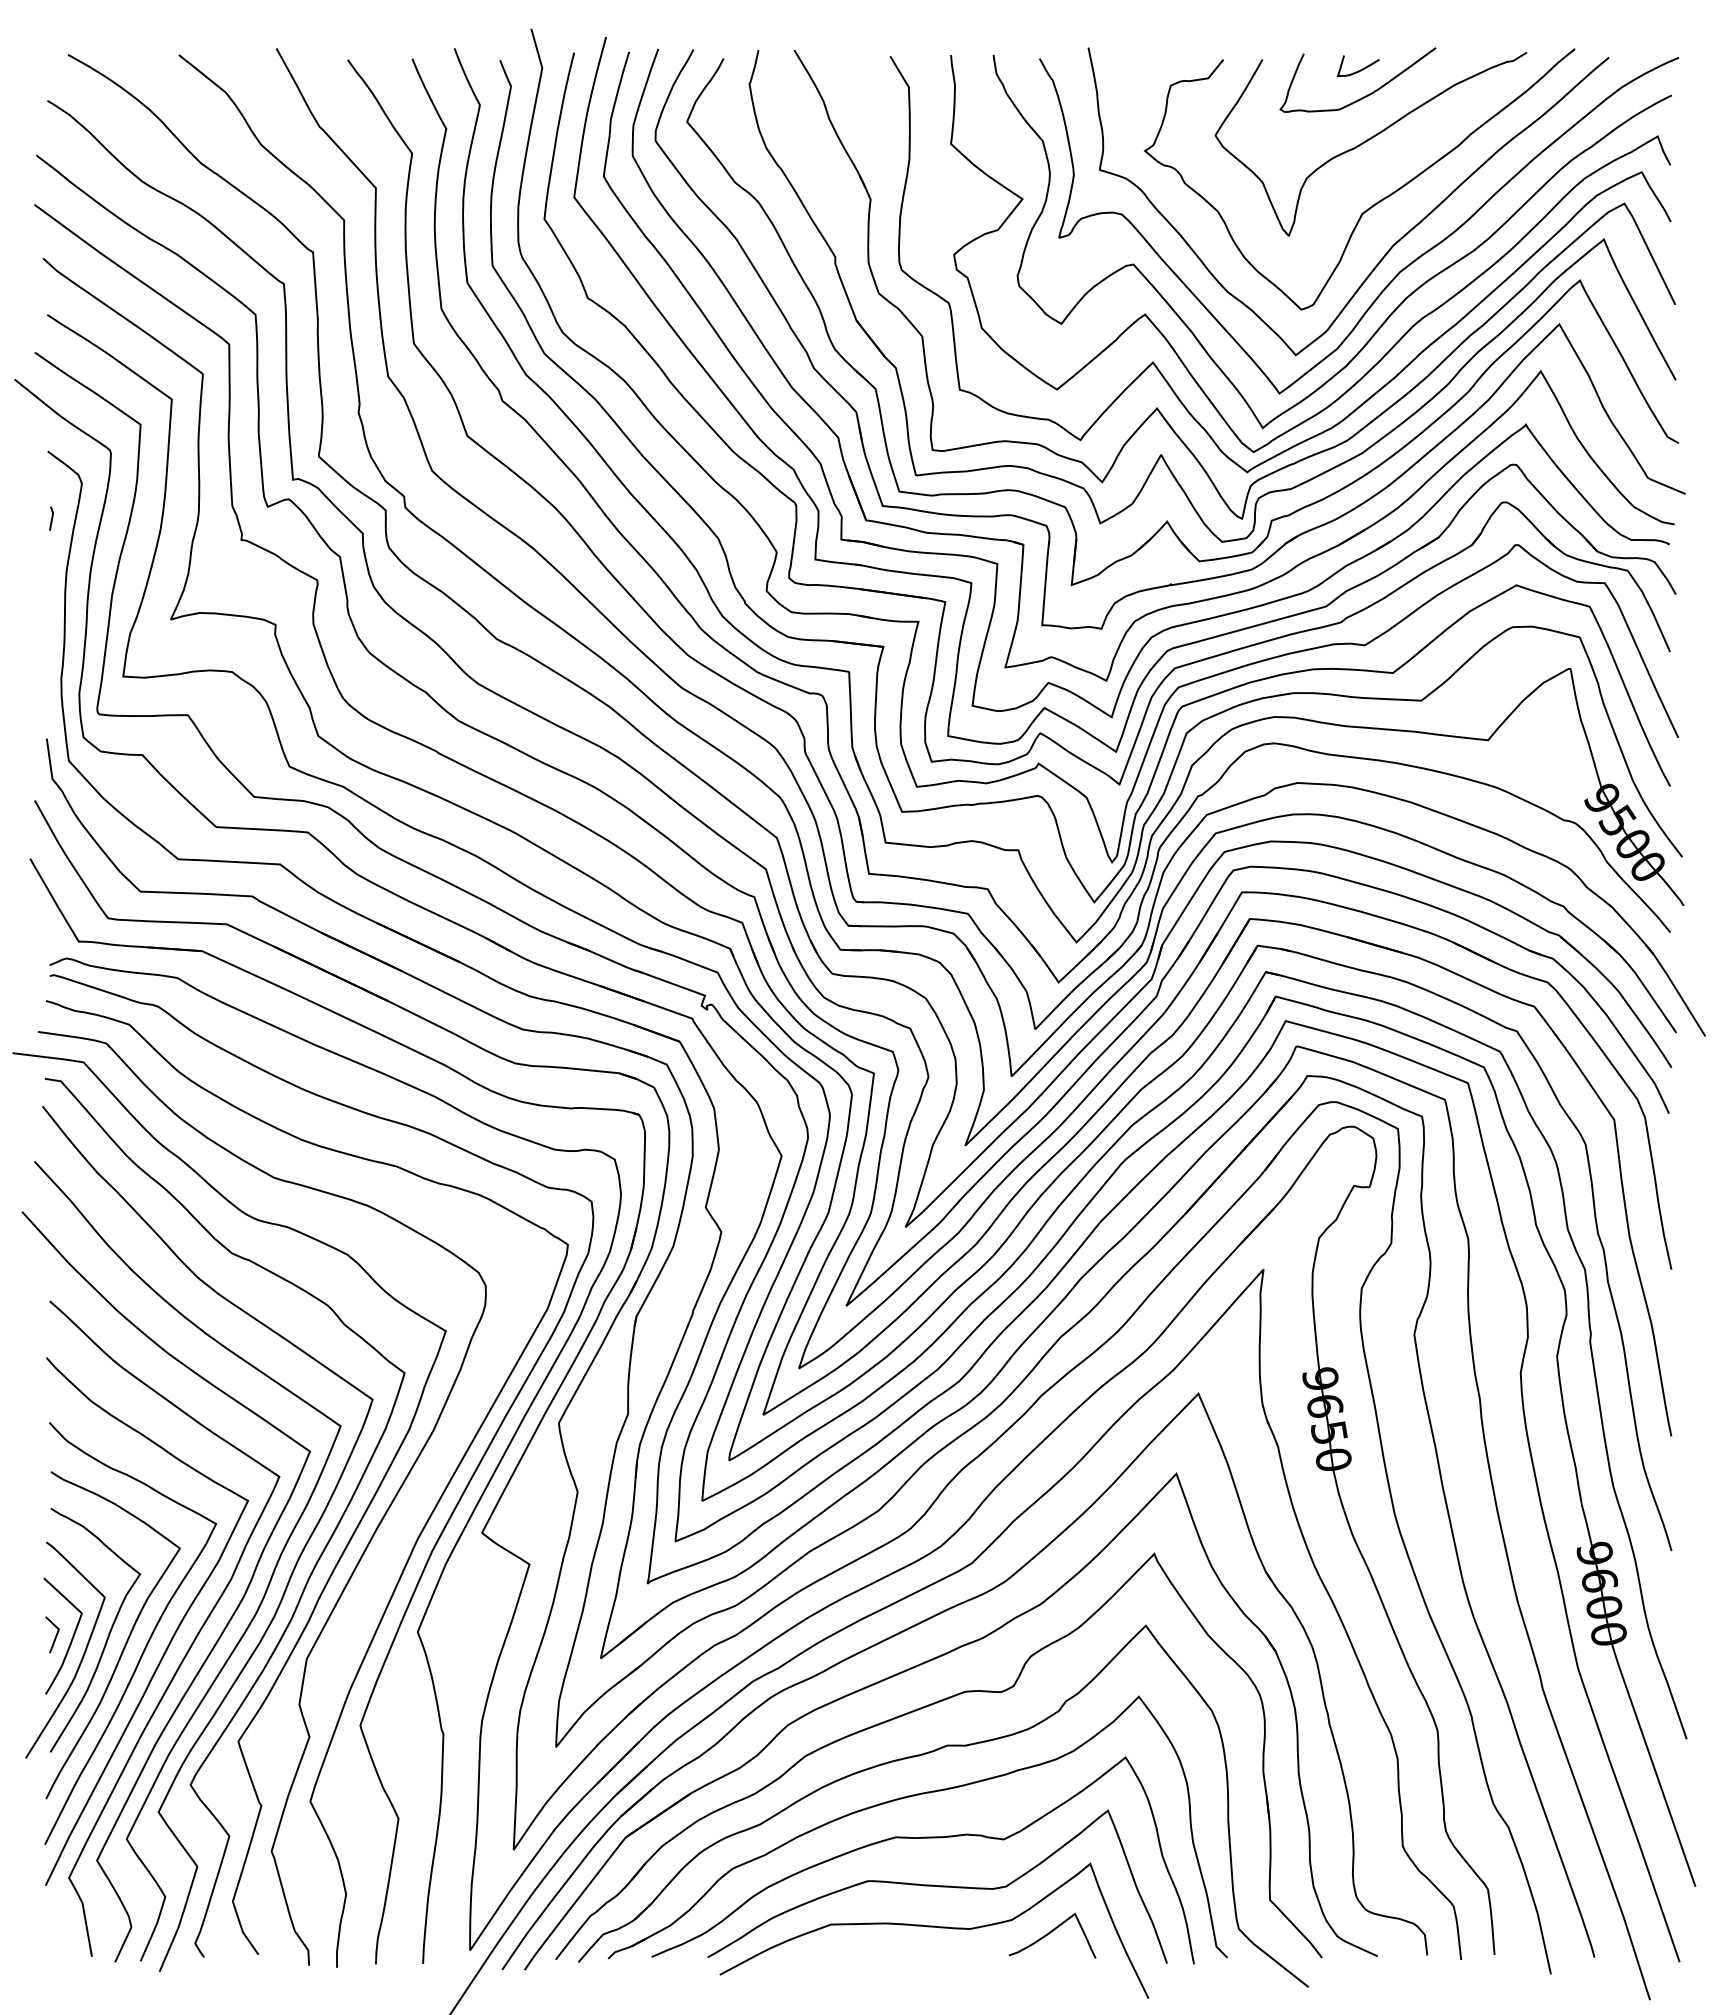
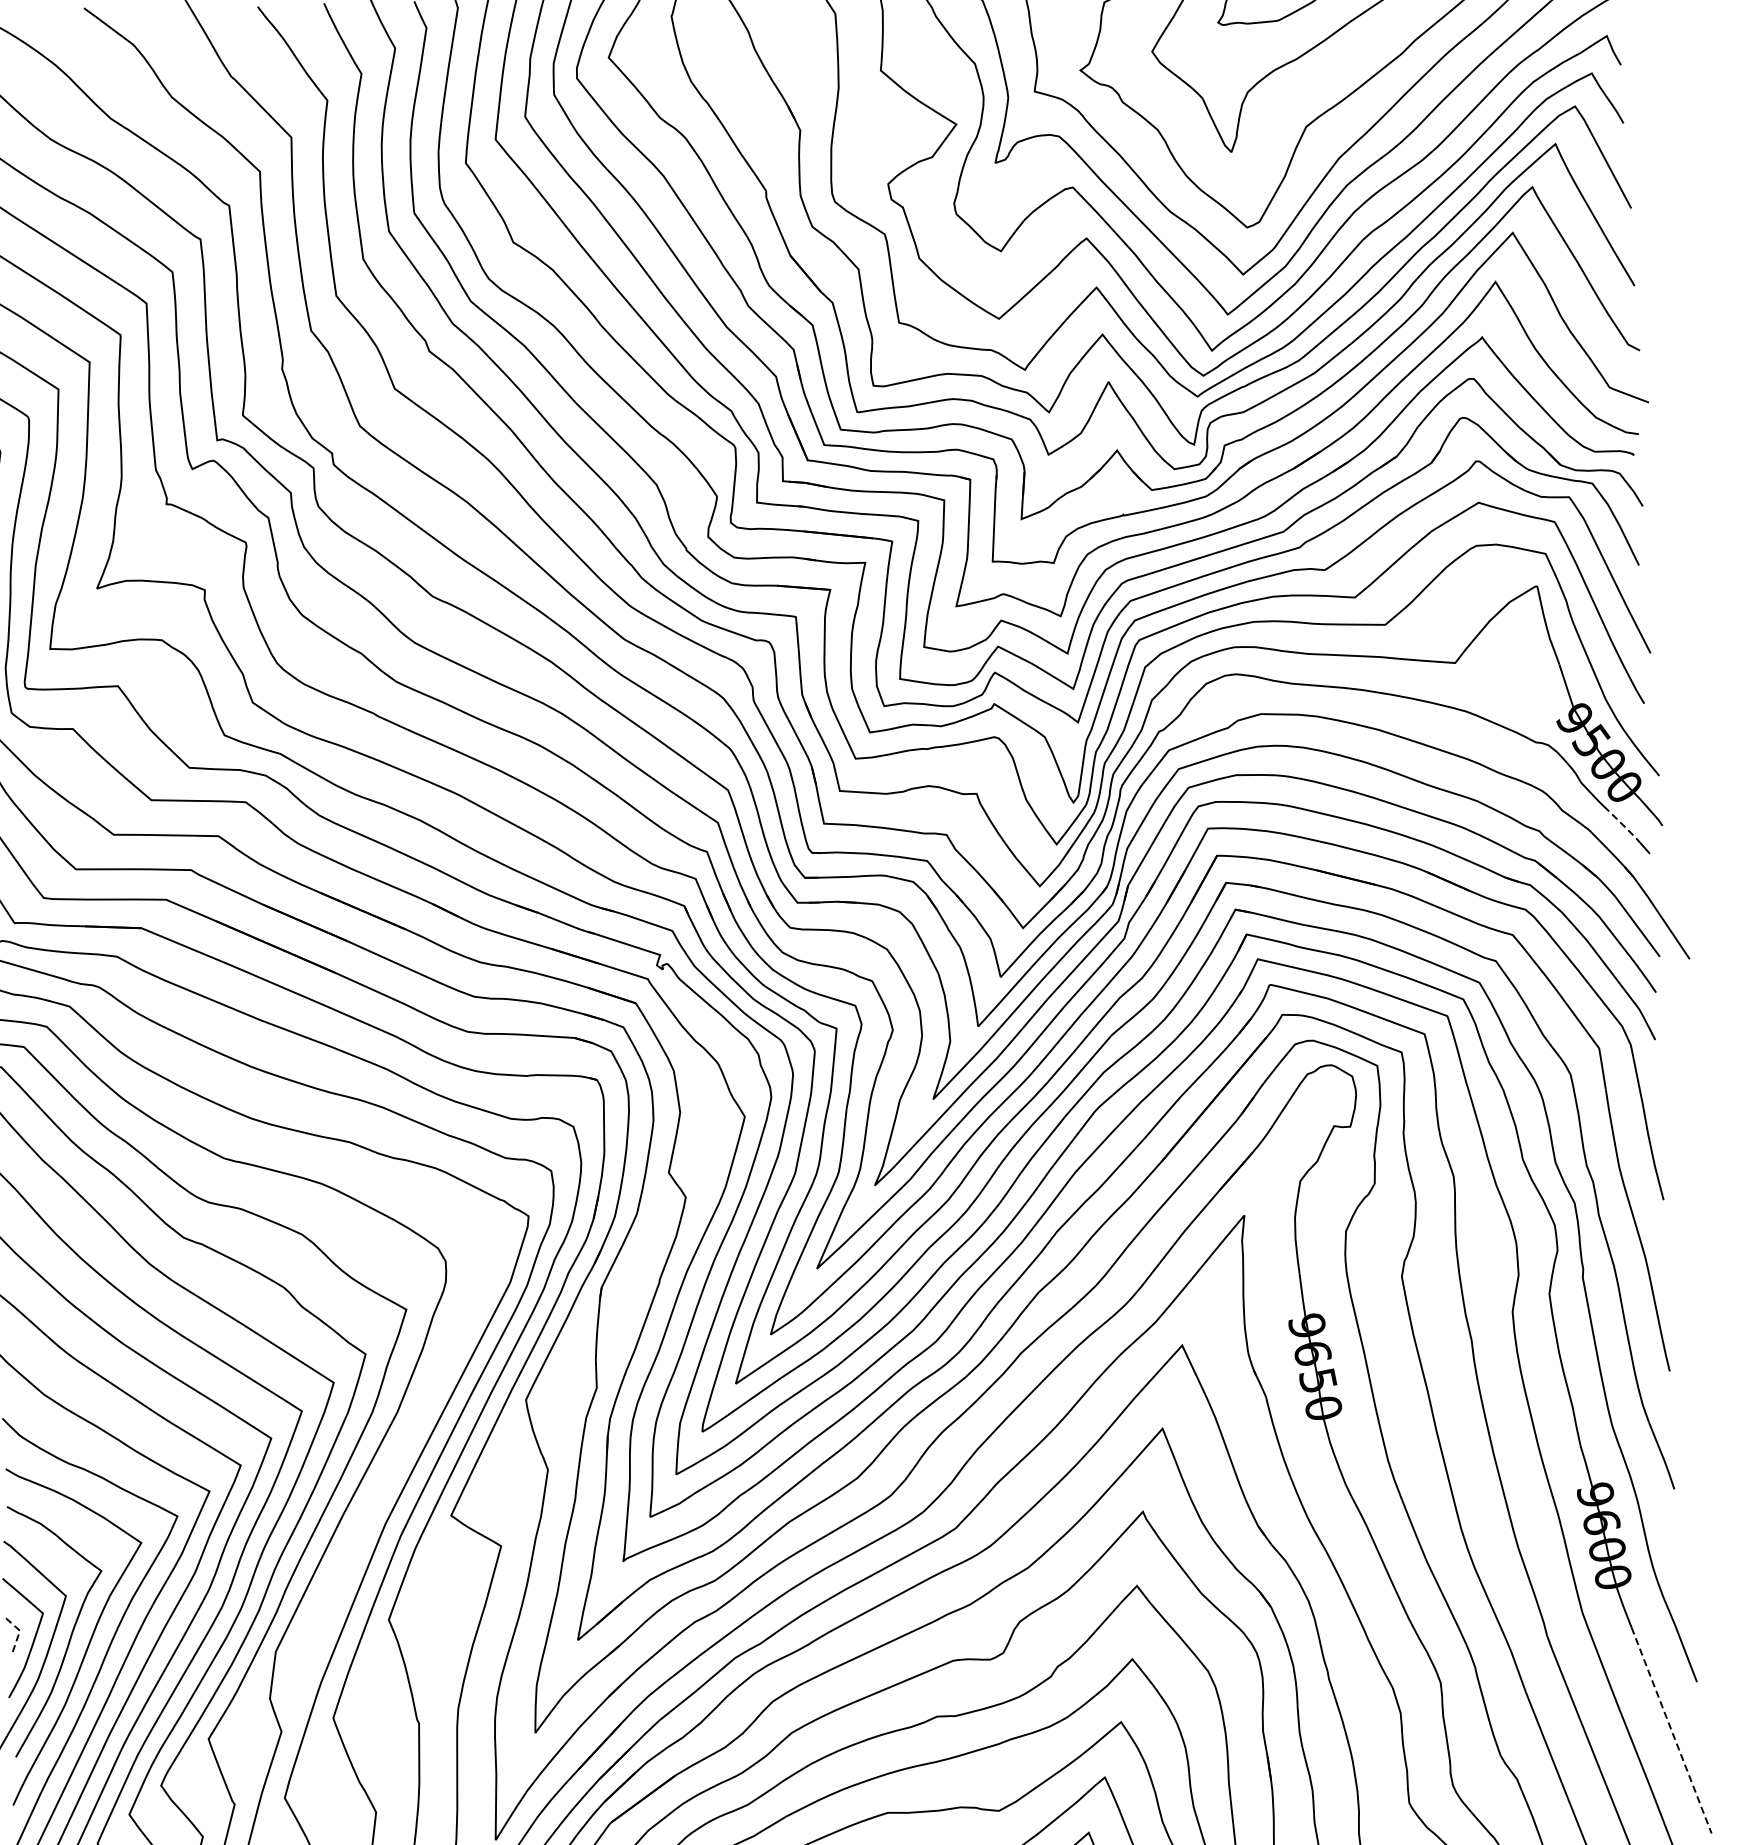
line: (1644, 902) -> (1622, 823), solid -> dashed
line: (57, 1632) -> (18, 1633), solid -> dashed
line: (1660, 1785) -> (1671, 1730), solid -> dashed

